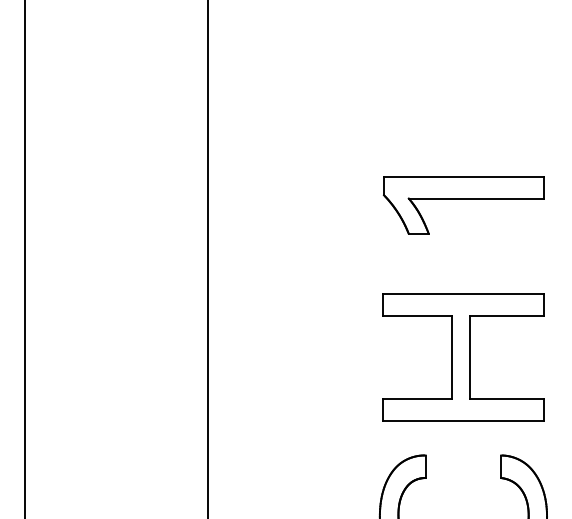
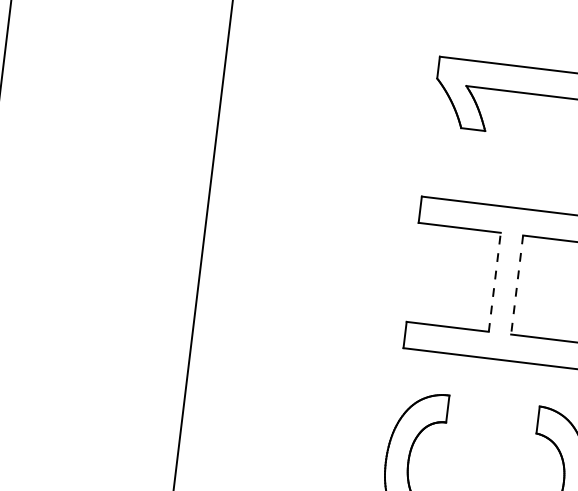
line: (451, 357) -> (494, 282), solid -> dashed
line: (470, 358) -> (517, 286), solid -> dashed

